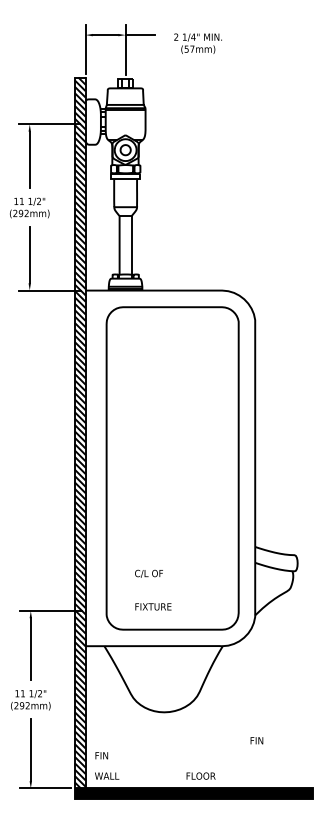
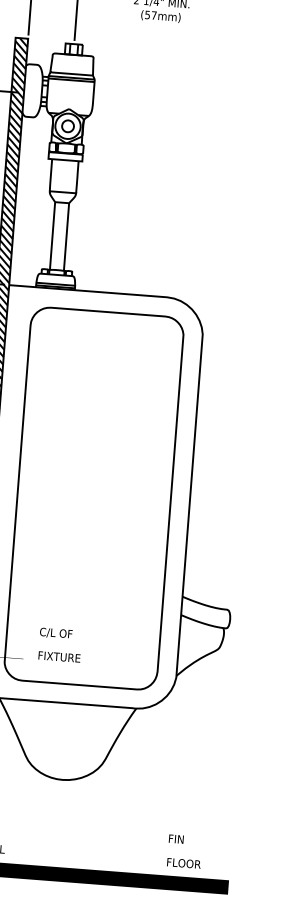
text: (148, 573) -> (55, 632), moved
text: (256, 740) -> (175, 838), moved
text: (200, 775) -> (183, 862), moved

